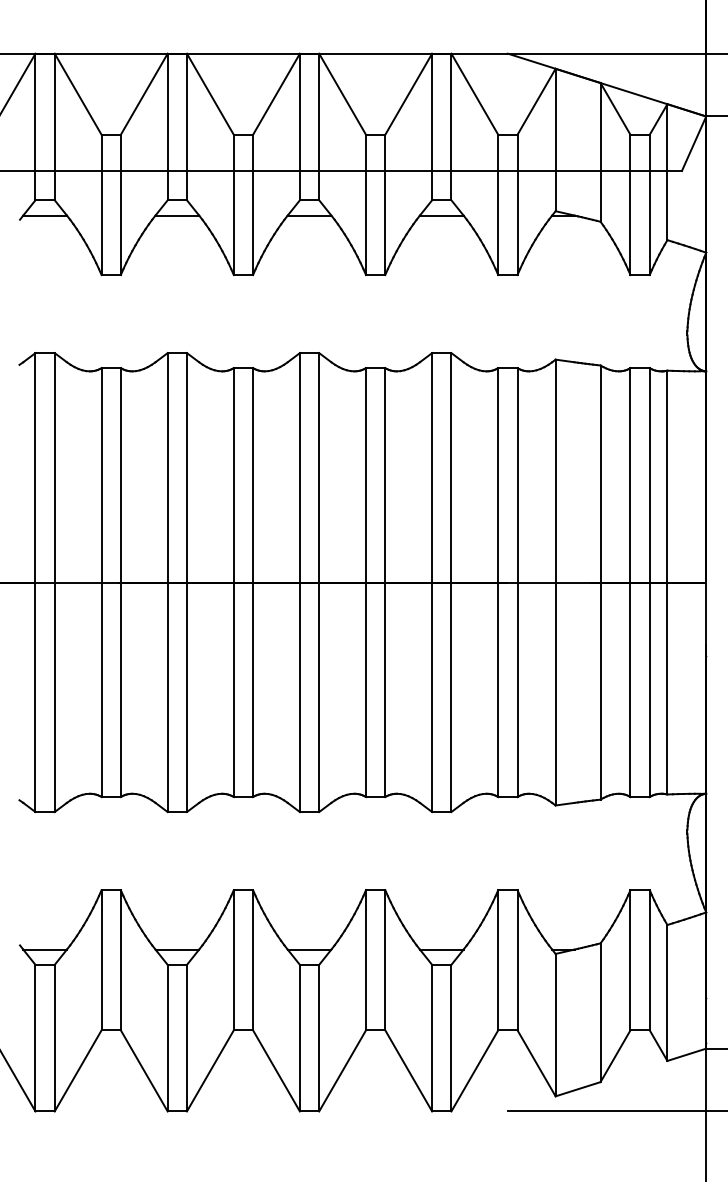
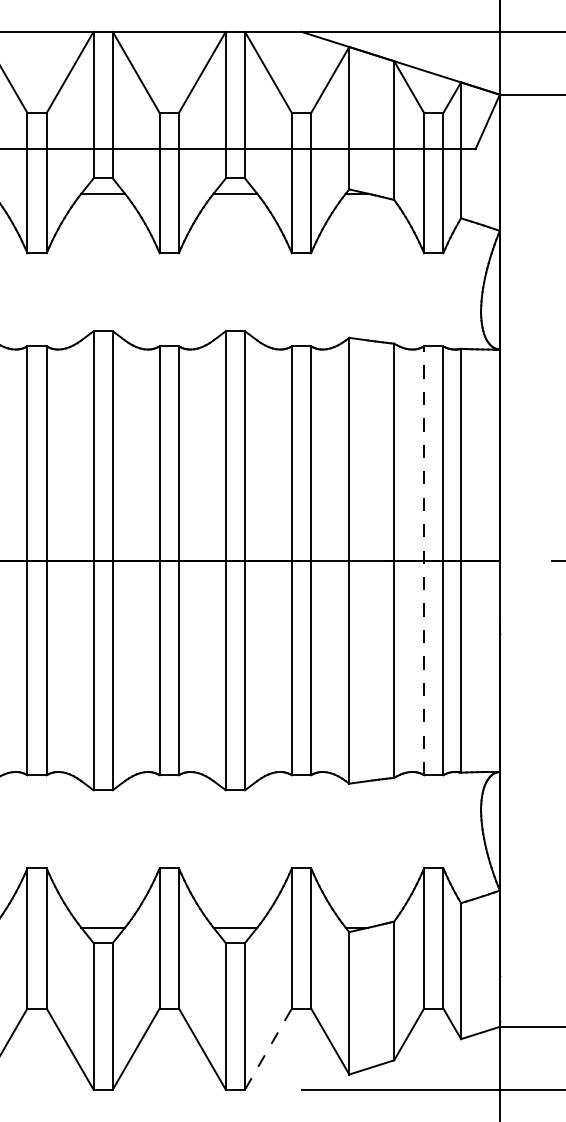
line: (630, 582) -> (424, 560), solid -> dashed
line: (474, 1070) -> (268, 1048), solid -> dashed

